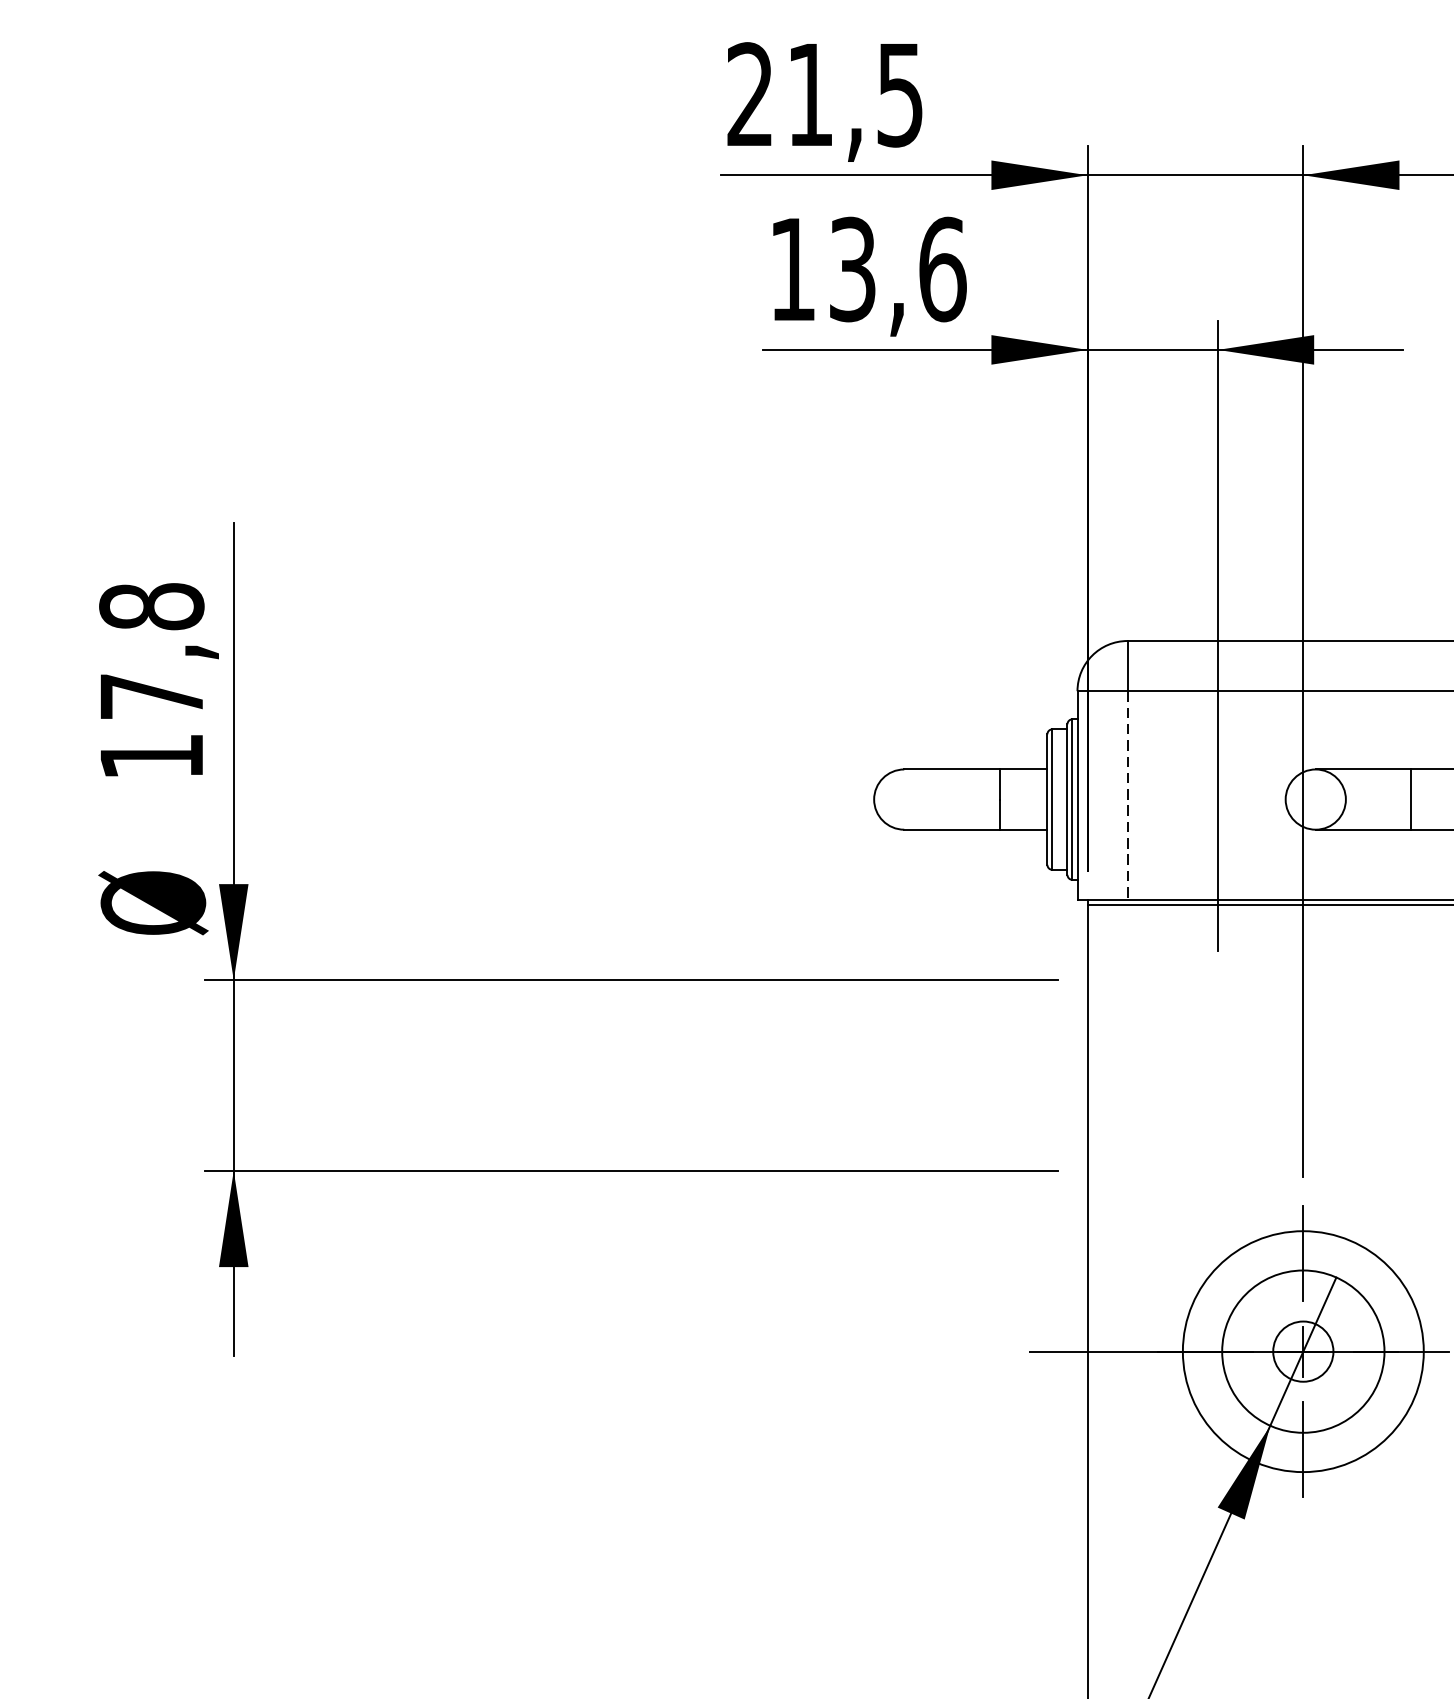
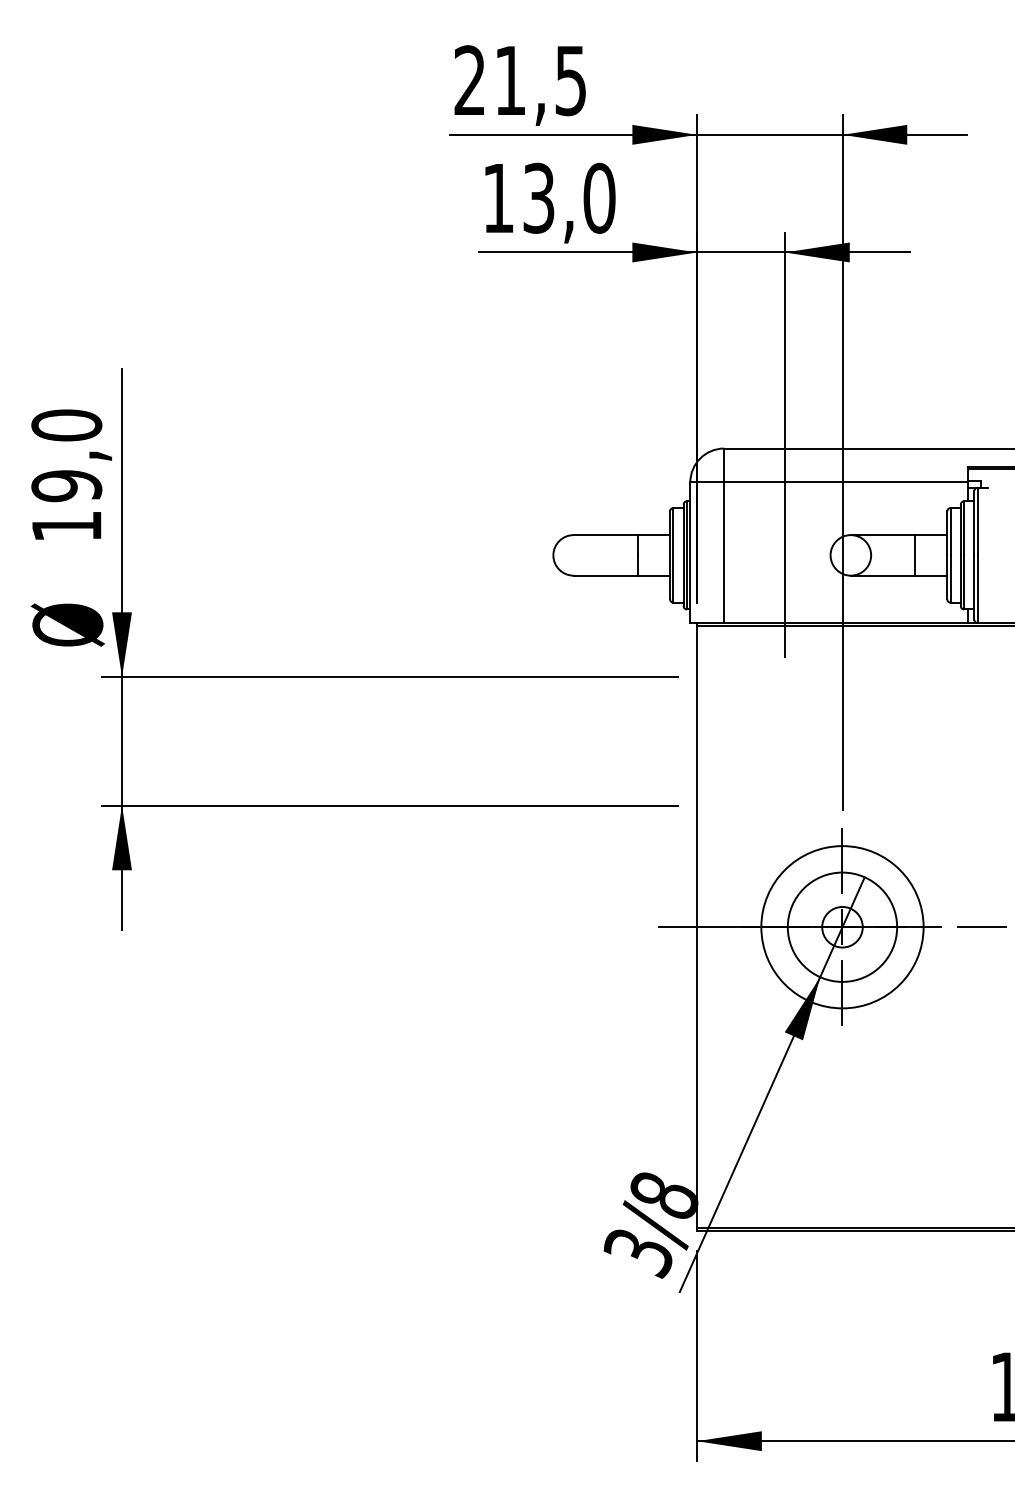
text: (942, 268) -> (599, 197), 13,6 -> 13,0
text: (151, 651) -> (66, 455), 17,8 -> 19,0
line: (1128, 796) -> (724, 553), dashed -> solid

